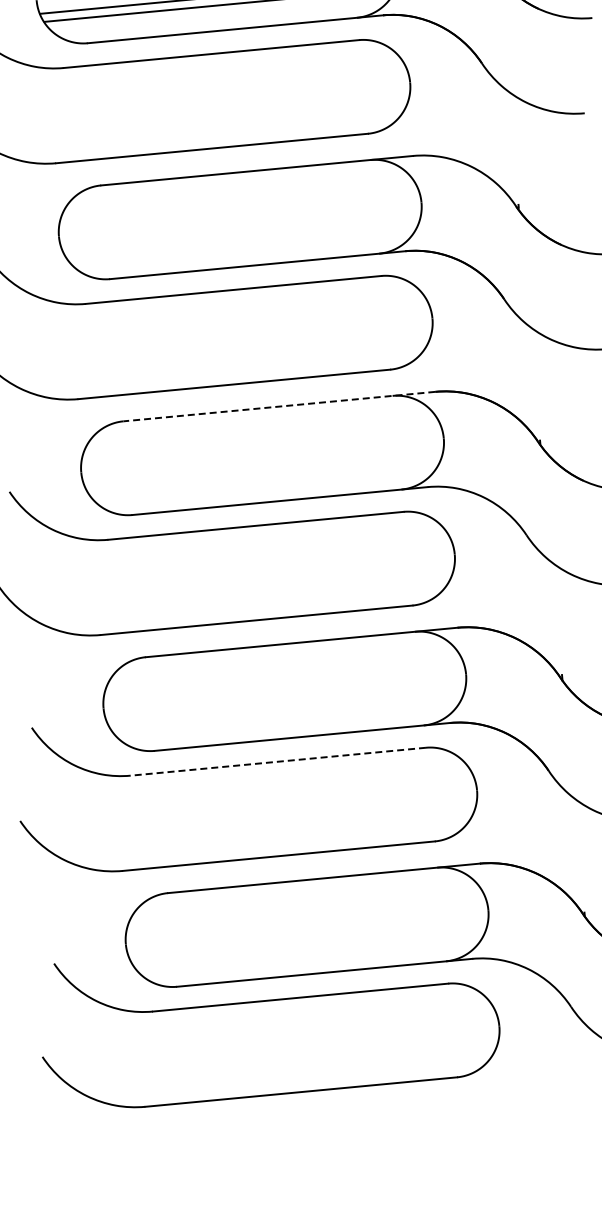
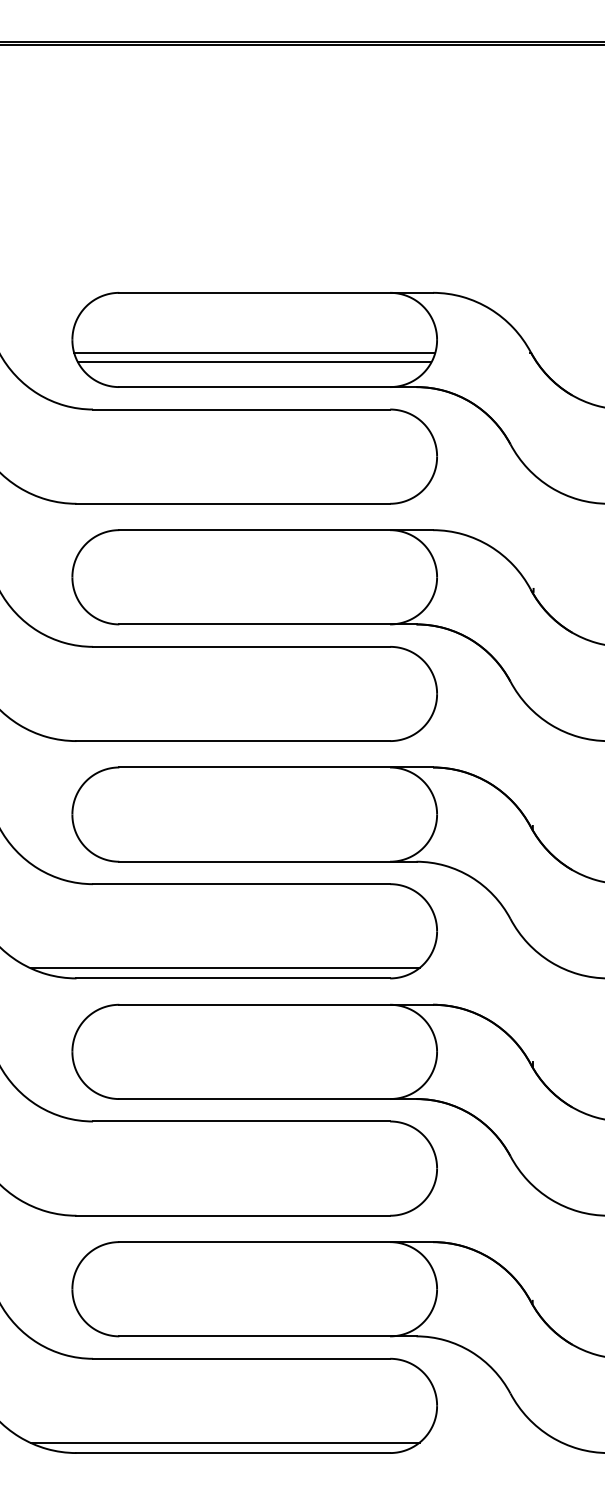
line: (279, 406) -> (276, 767), dashed -> solid
line: (247, 611) -> (225, 968), added
line: (278, 761) -> (241, 1121), dashed -> solid
line: (292, 1082) -> (225, 1442), added

